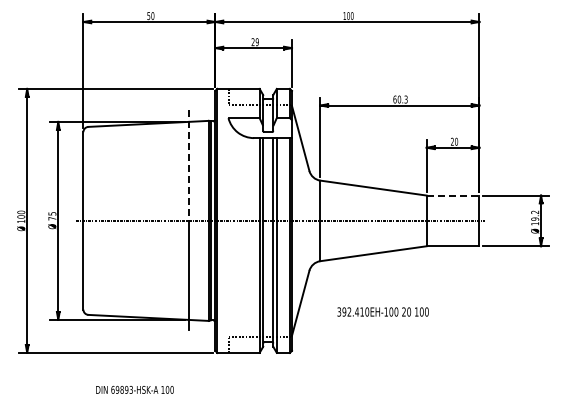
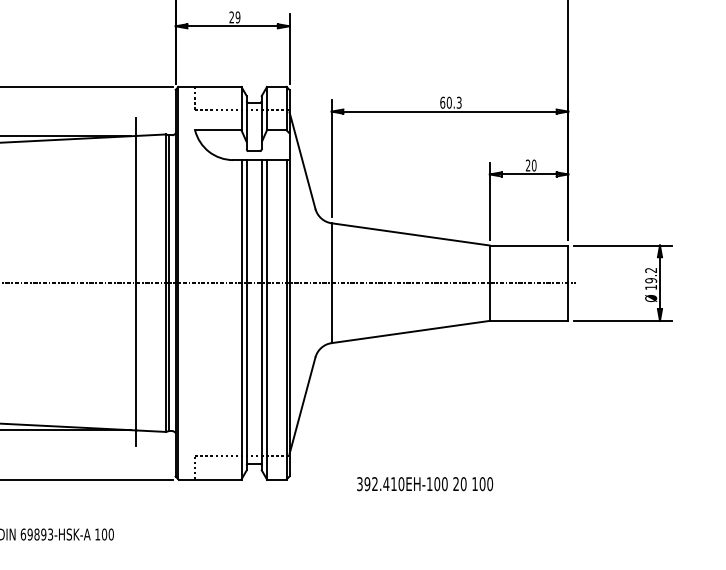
line: (189, 165) -> (137, 200), dashed -> solid
line: (453, 195) -> (529, 245), dashed -> solid
text: (382, 311) -> (424, 483), moved

